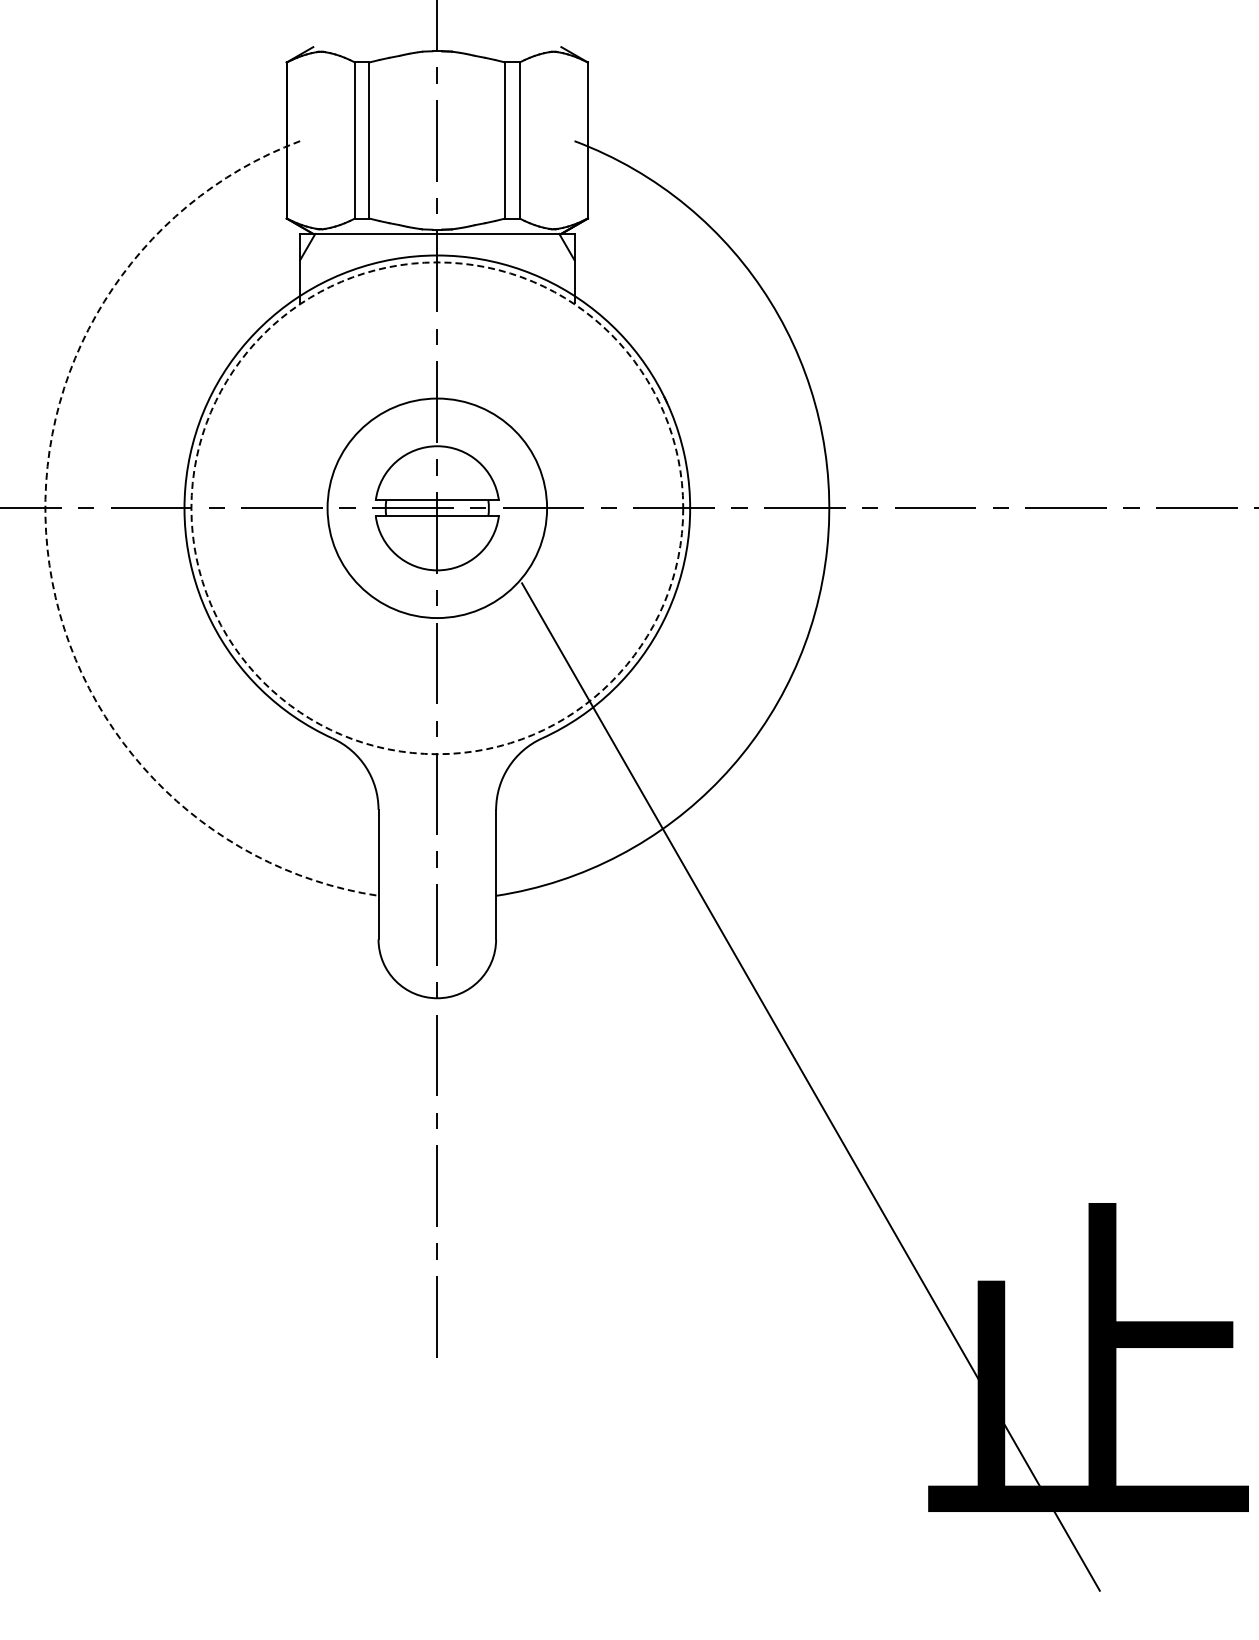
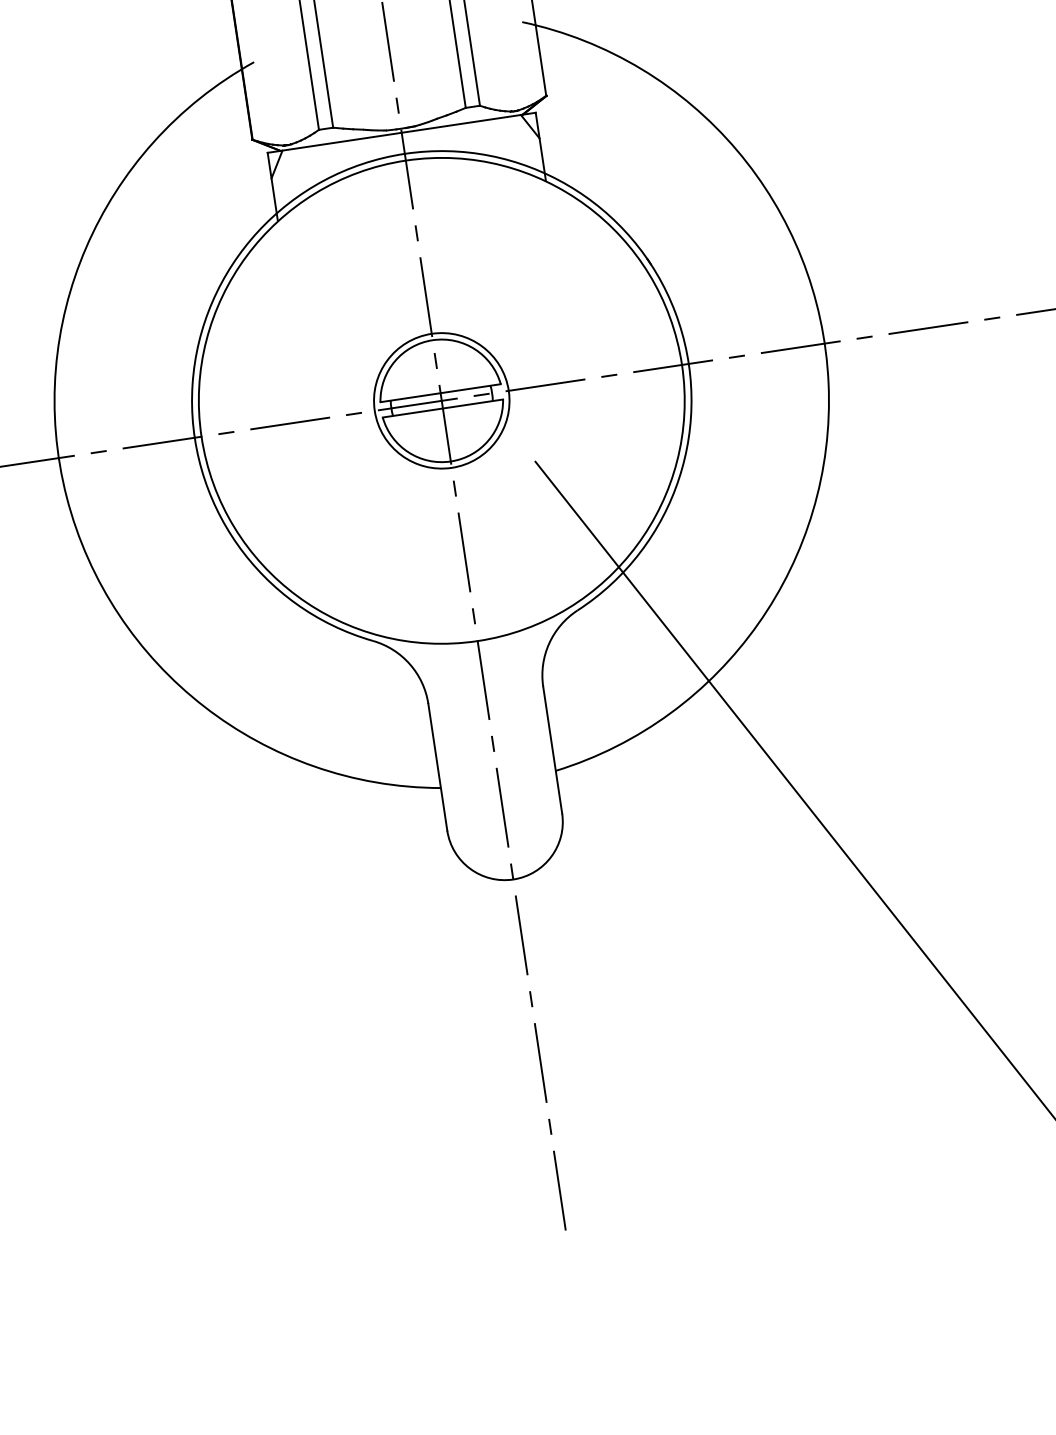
circle: (436, 507) -> (440, 400), size x0.62
circle: (437, 508) -> (441, 401), dashed -> solid
arc: (47, 548) -> (66, 497), dashed -> solid

